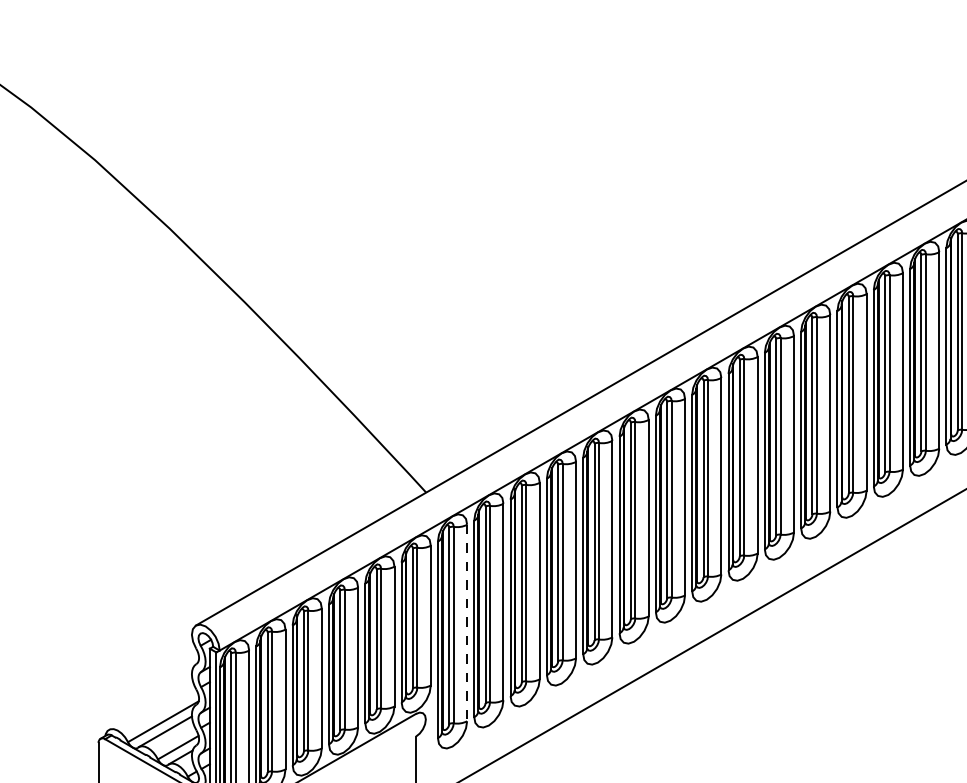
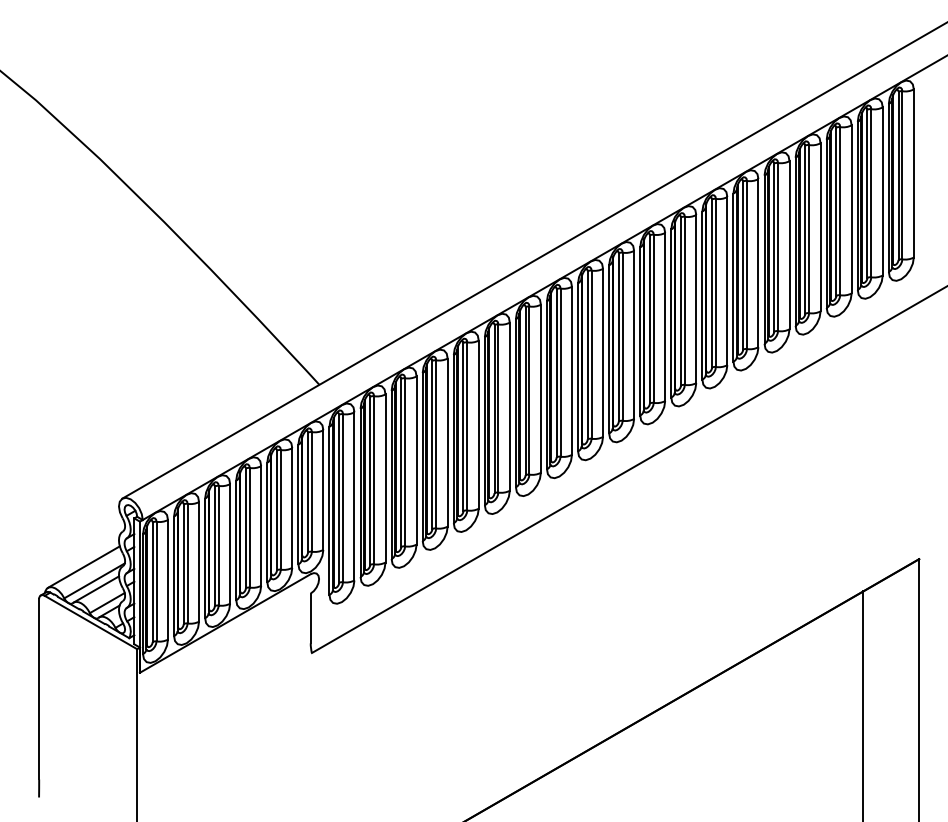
line: (467, 623) -> (354, 496), dashed -> solid
line: (150, 704) -> (83, 566), added

